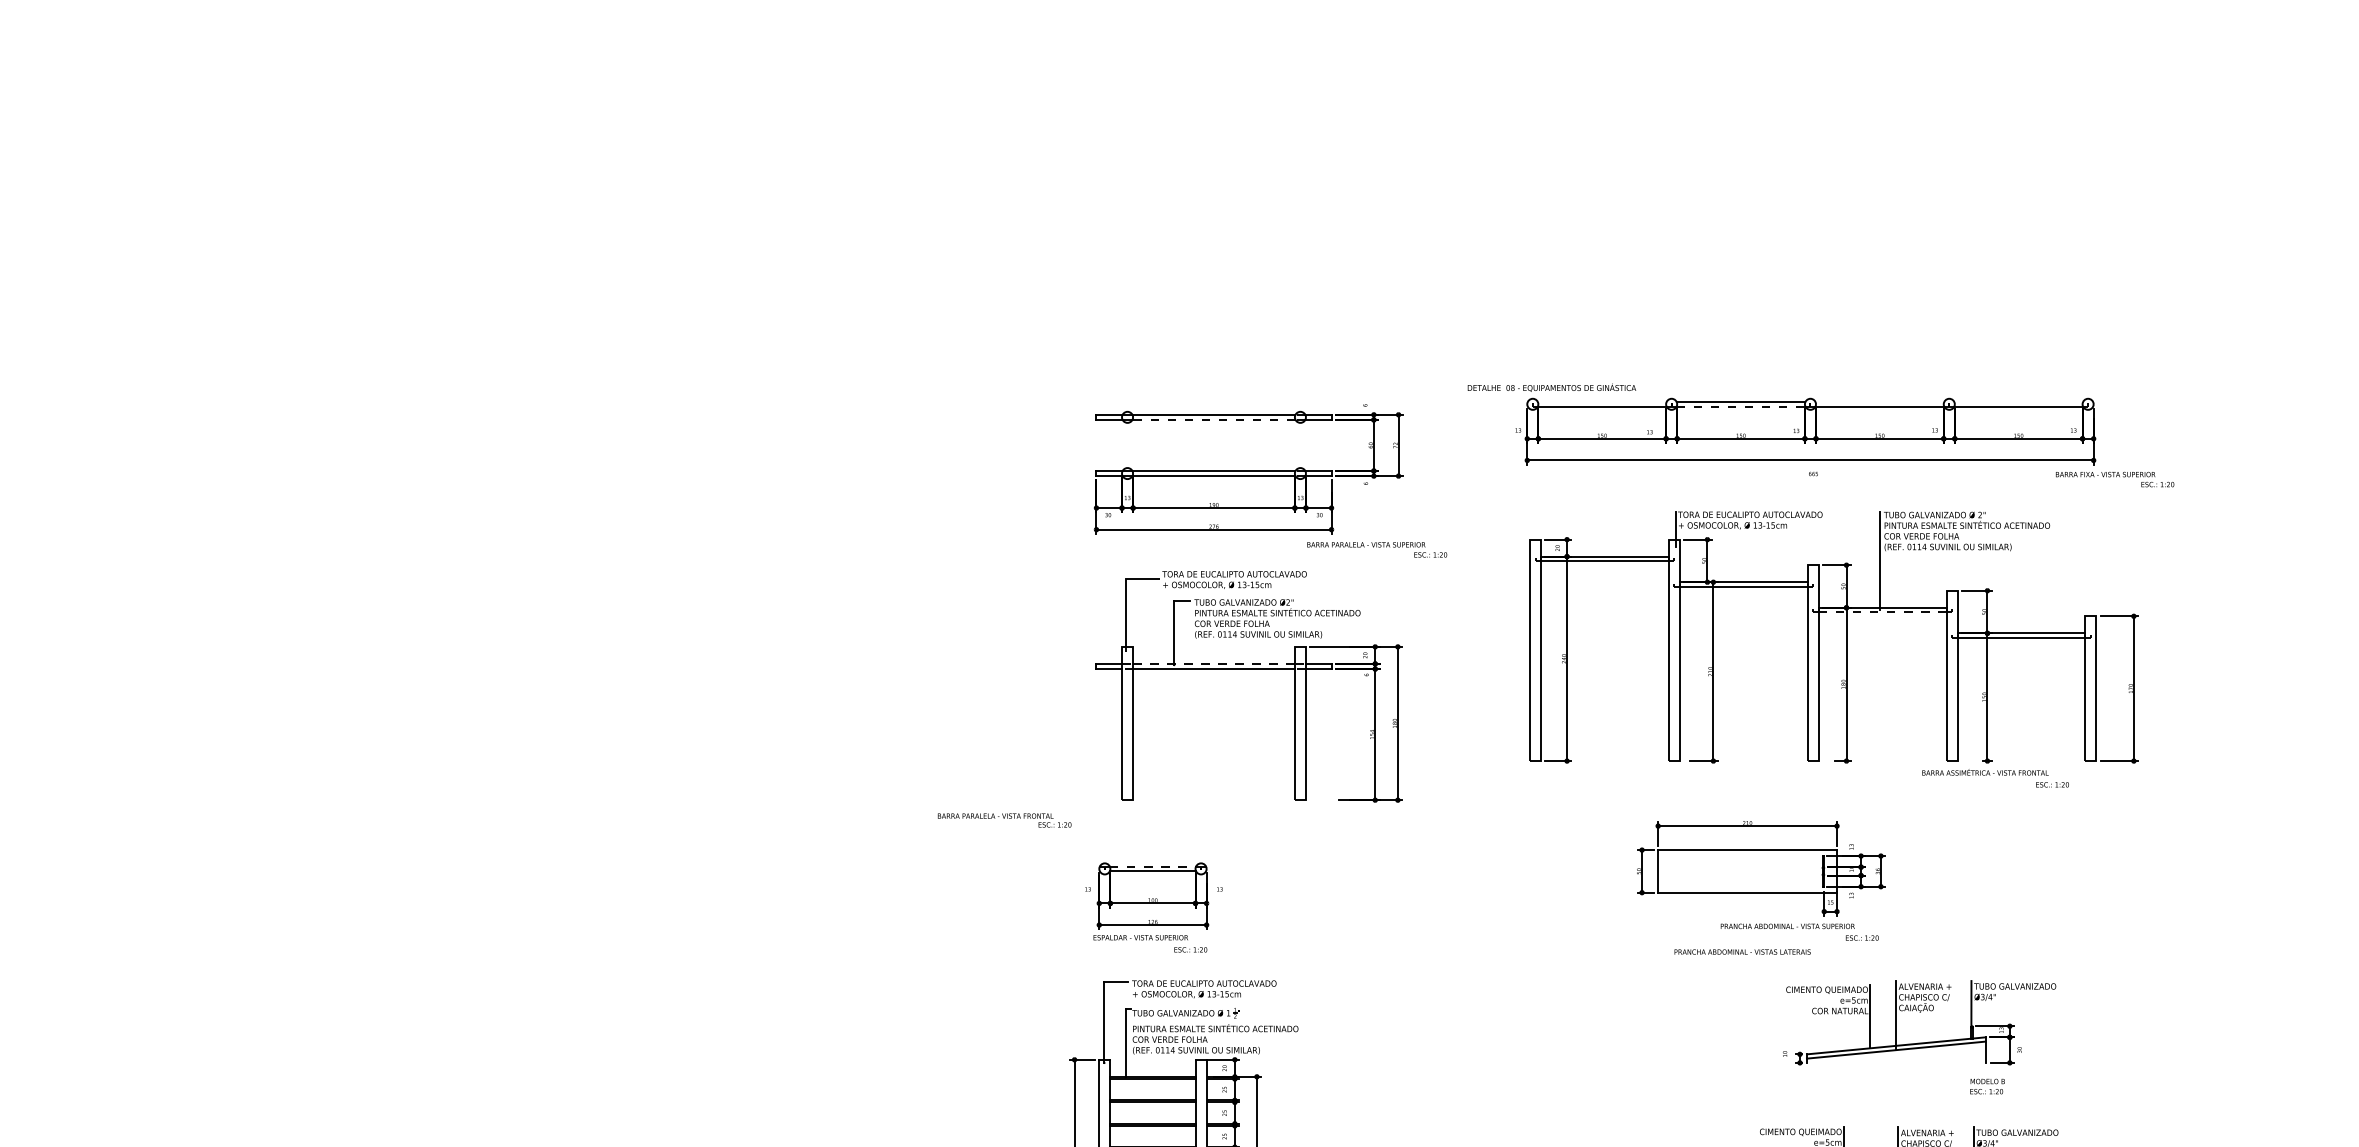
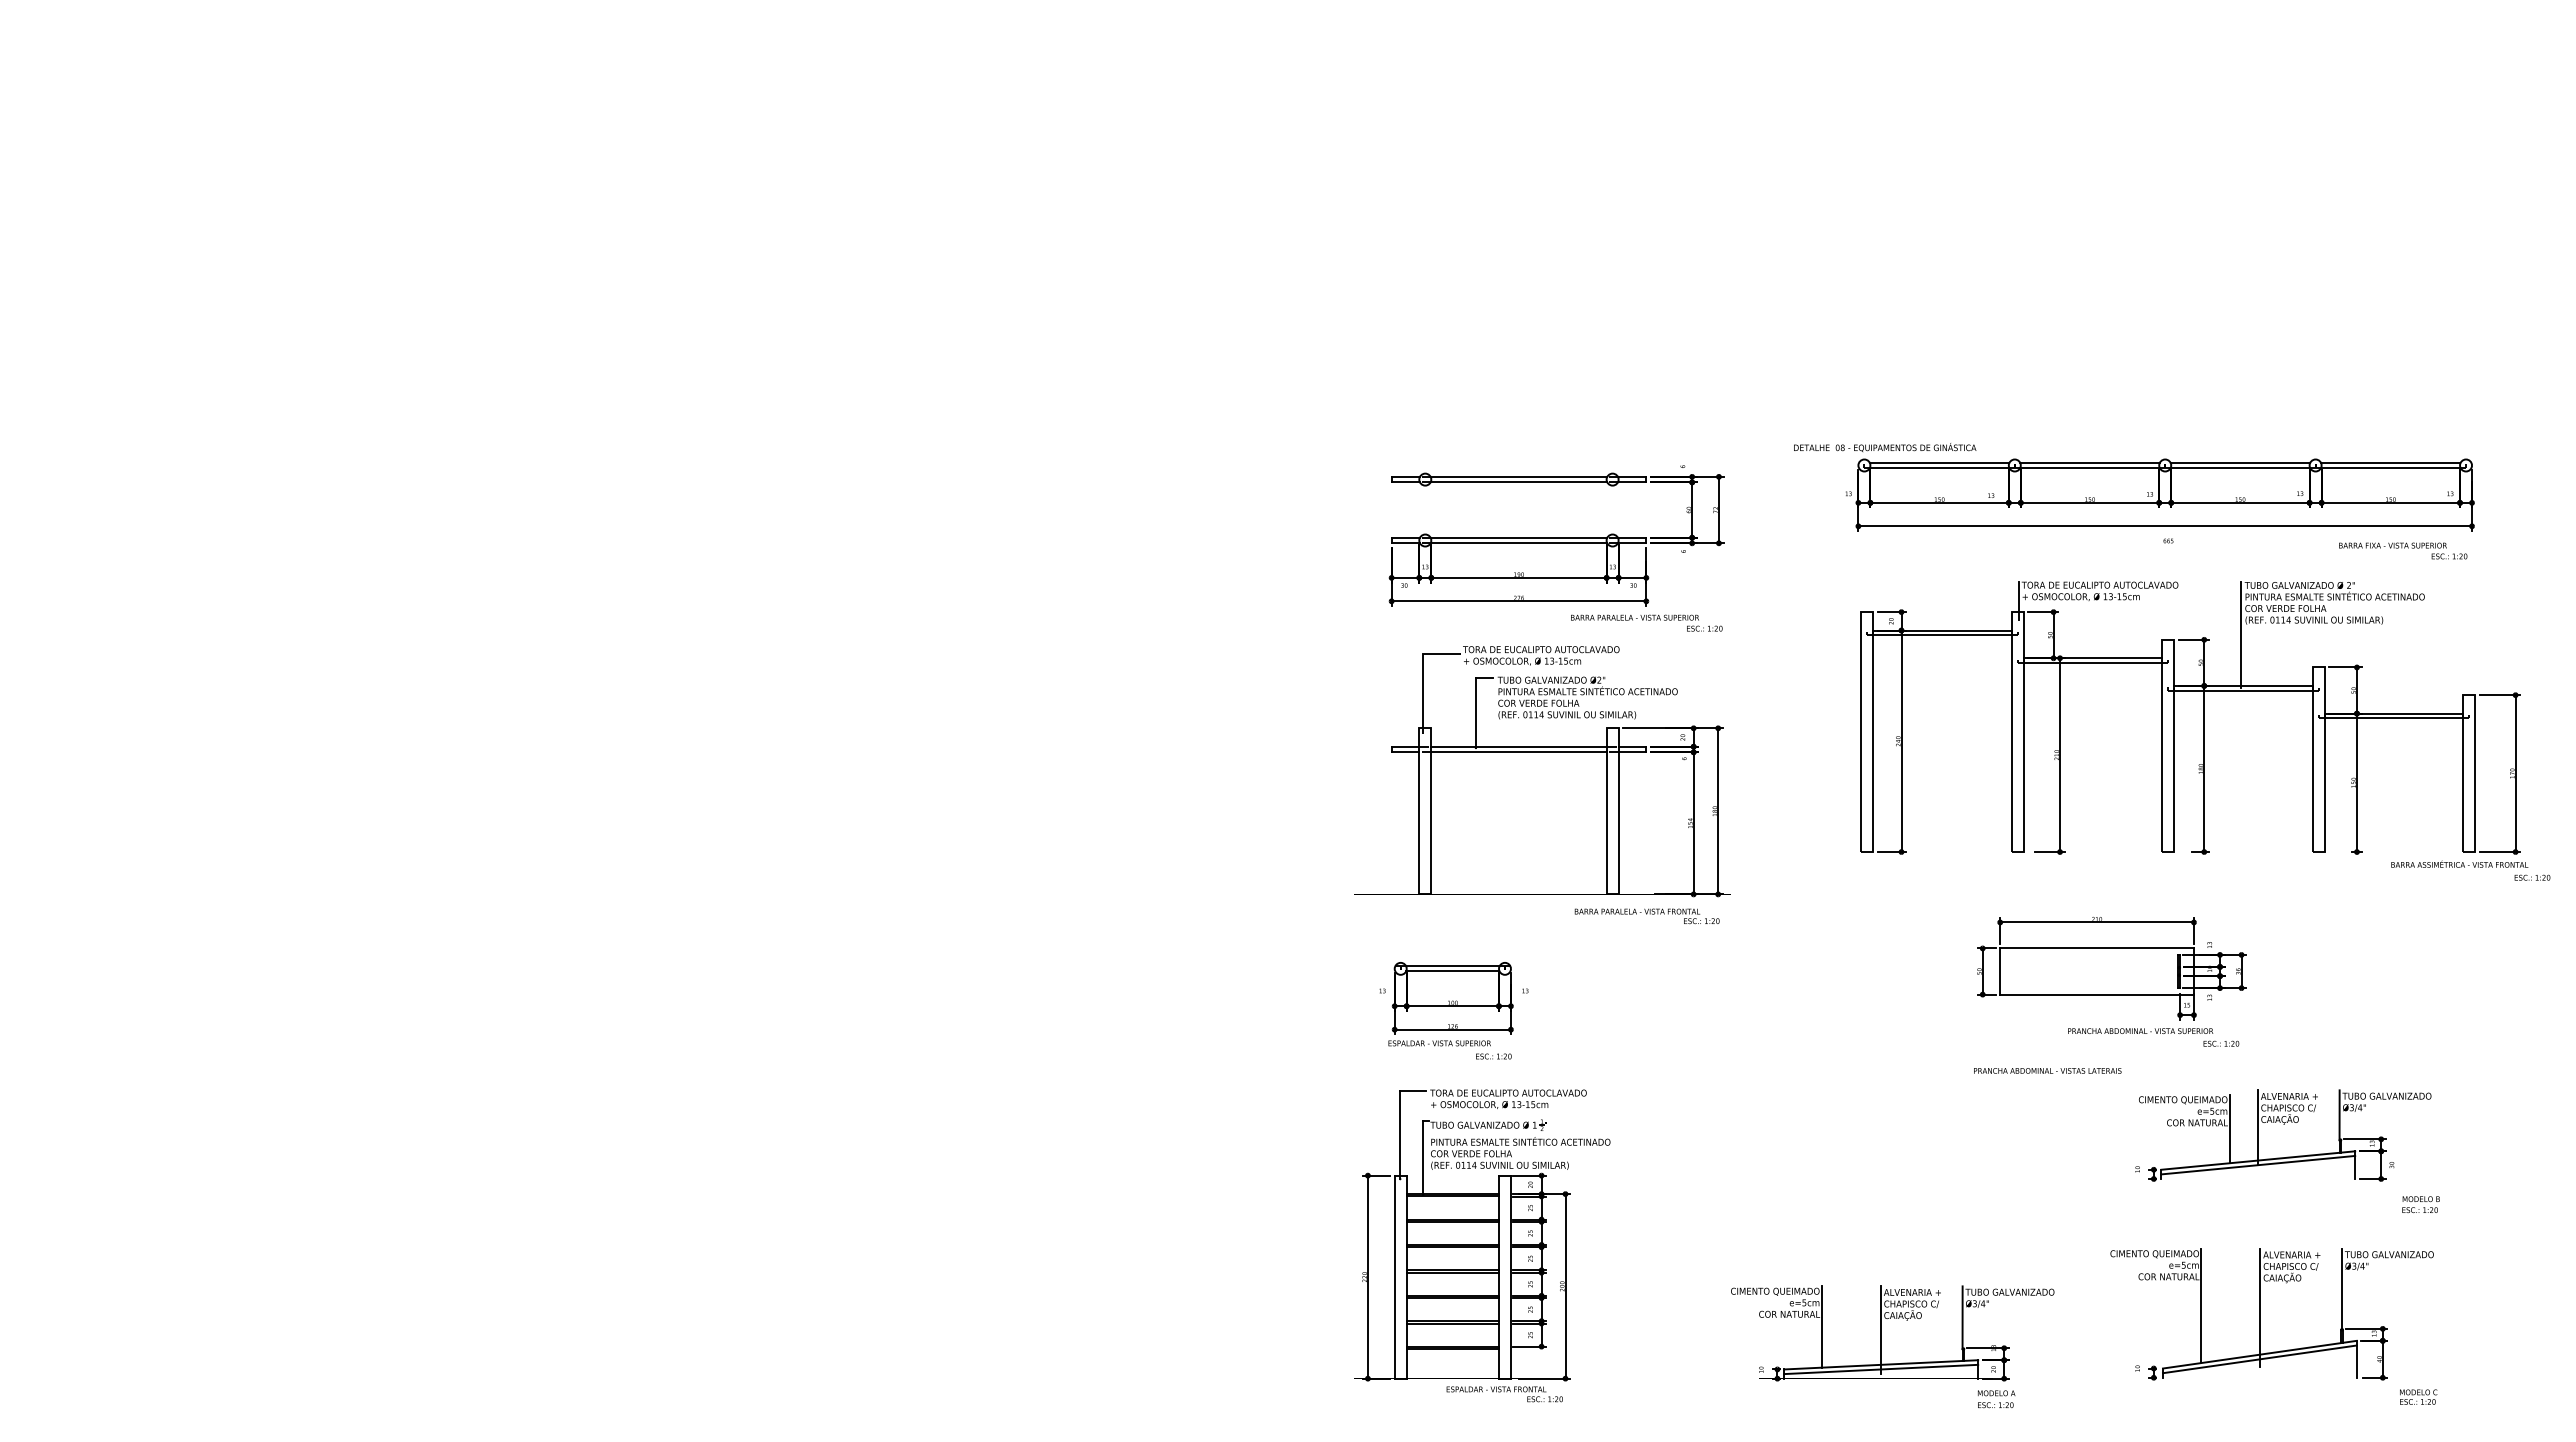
line: (1602, 402) -> (1939, 463), added
line: (1879, 402) -> (2240, 463), added
line: (2018, 402) -> (2390, 463), added
line: (1741, 406) -> (2090, 467), dashed -> solid
line: (1213, 420) -> (1518, 482), dashed -> solid
text: (2115, 479) -> (2403, 550), moved
text: (1376, 549) -> (1646, 622), moved
line: (1881, 611) -> (2242, 690), dashed -> solid
line: (1213, 663) -> (1518, 746), dashed -> solid
text: (1995, 778) -> (2470, 870), moved
text: (1004, 820) -> (1646, 916), moved
line: (1152, 866) -> (1452, 966), dashed -> solid
text: (1742, 951) -> (2047, 1070), moved
text: (1987, 1086) -> (2420, 1204), moved

